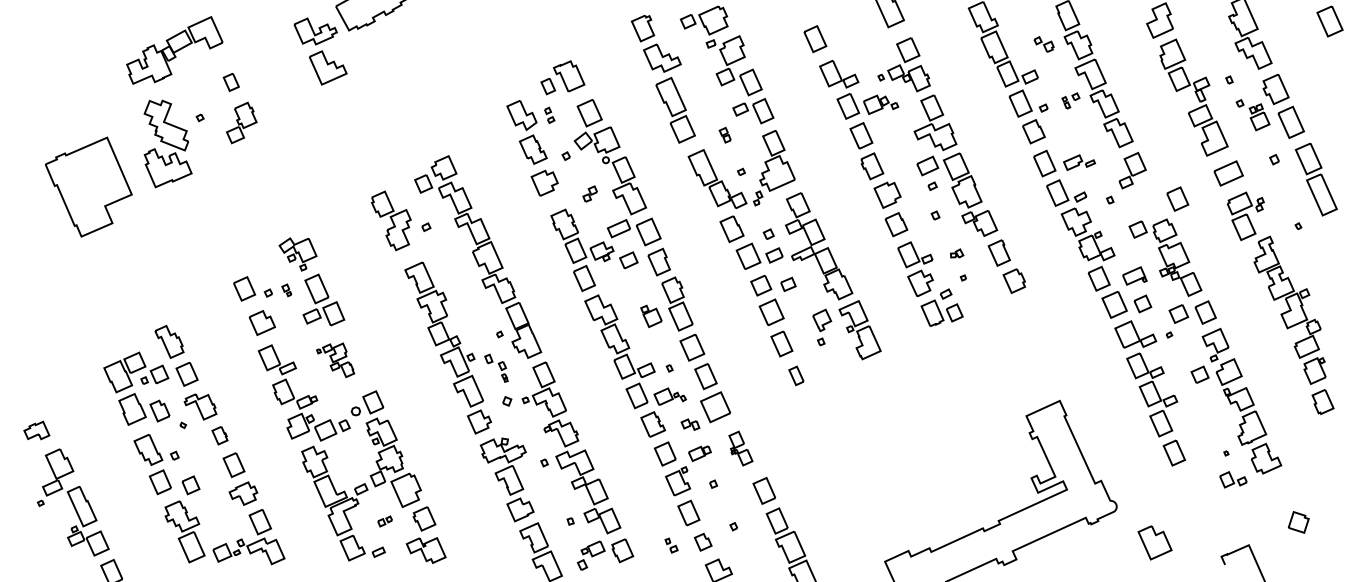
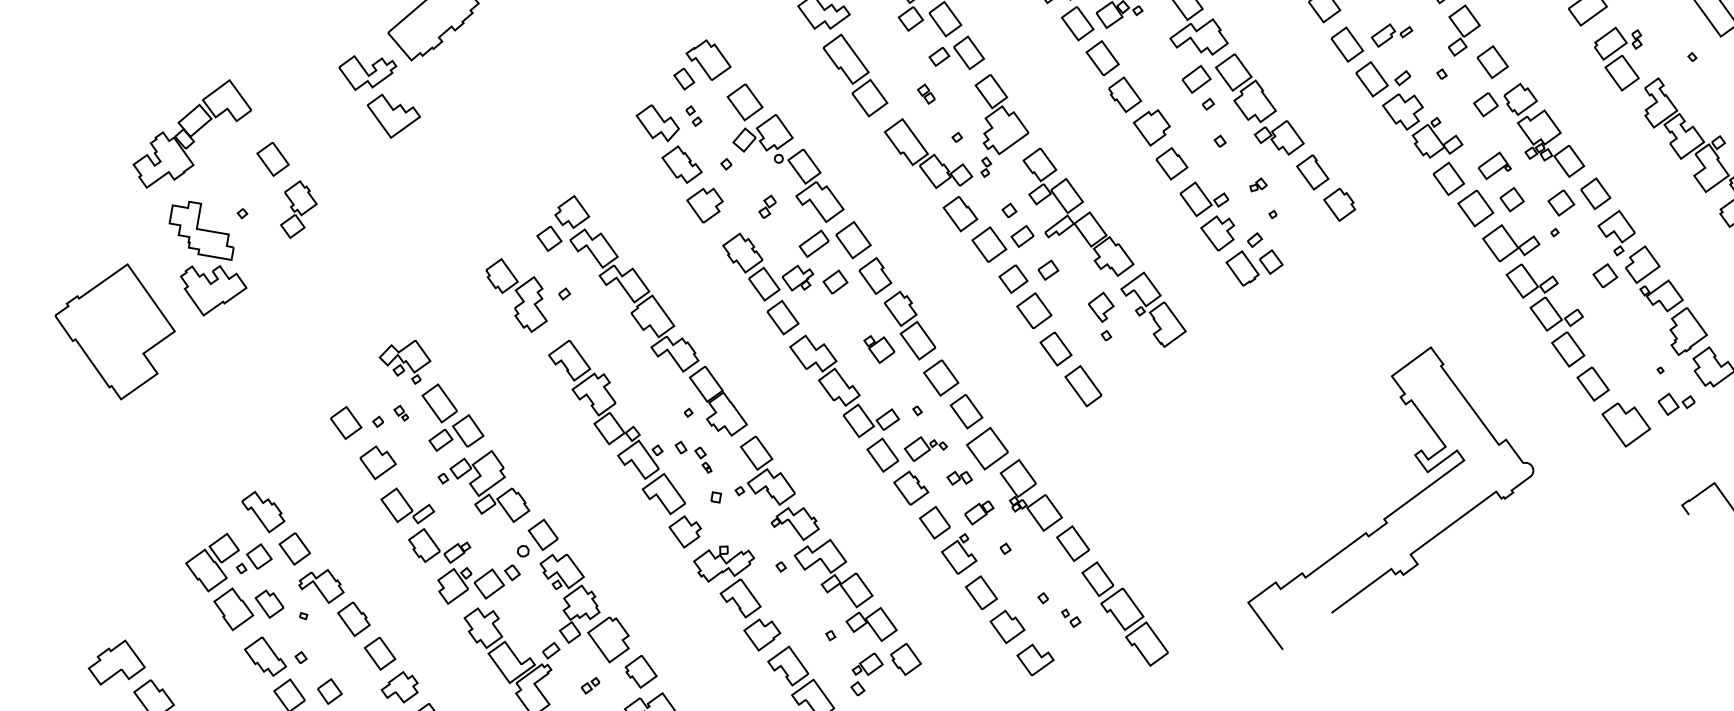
part: (231, 82) -> (273, 159), size x1.43
part: (1177, 198) -> (1492, 61), moved
part: (335, 360) -> (483, 490), size x1.67
part: (796, 375) -> (1083, 385), size x1.67
part: (36, 430) -> (115, 662), size x1.67
part: (219, 435) -> (353, 619), size x1.43
part: (740, 448) -> (1030, 495), size x1.67
part: (703, 542) -> (1008, 626), size x1.43
part: (1154, 542) -> (1625, 423), moved
part: (671, 545) -> (1071, 617), moved

